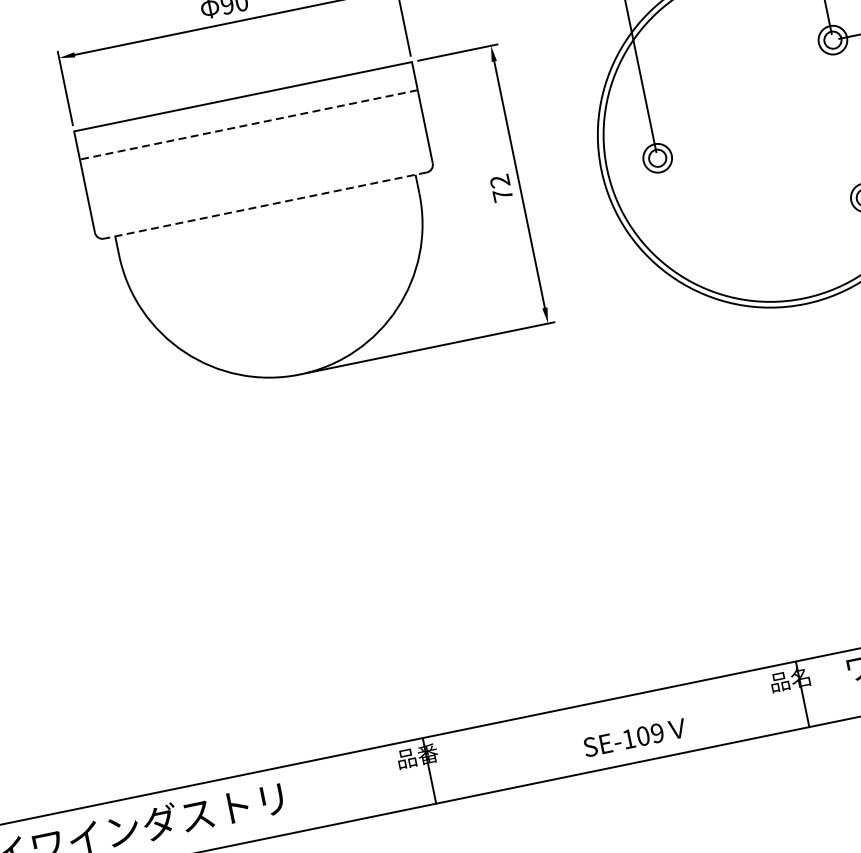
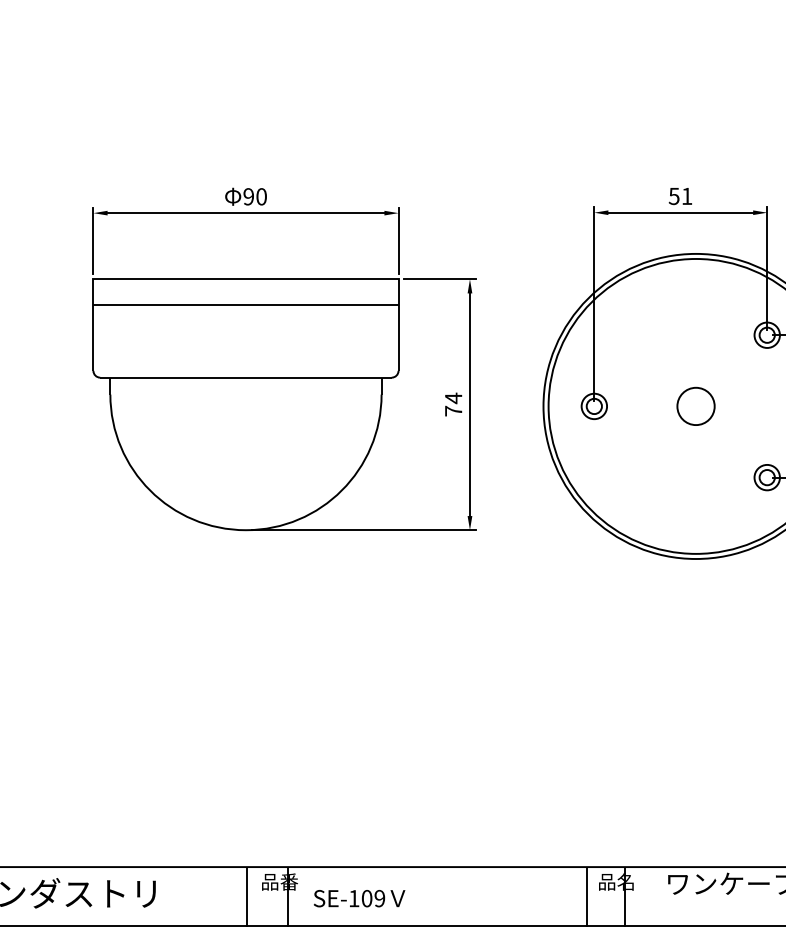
line: (248, 124) -> (245, 304), dashed -> solid
part: (769, 134) -> (695, 405), added
text: (499, 181) -> (453, 398), 72 -> 74
line: (264, 205) -> (245, 377), dashed -> solid
line: (761, 703) -> (587, 897), added
text: (634, 737) -> (359, 898), moved
line: (385, 780) -> (247, 897), added

